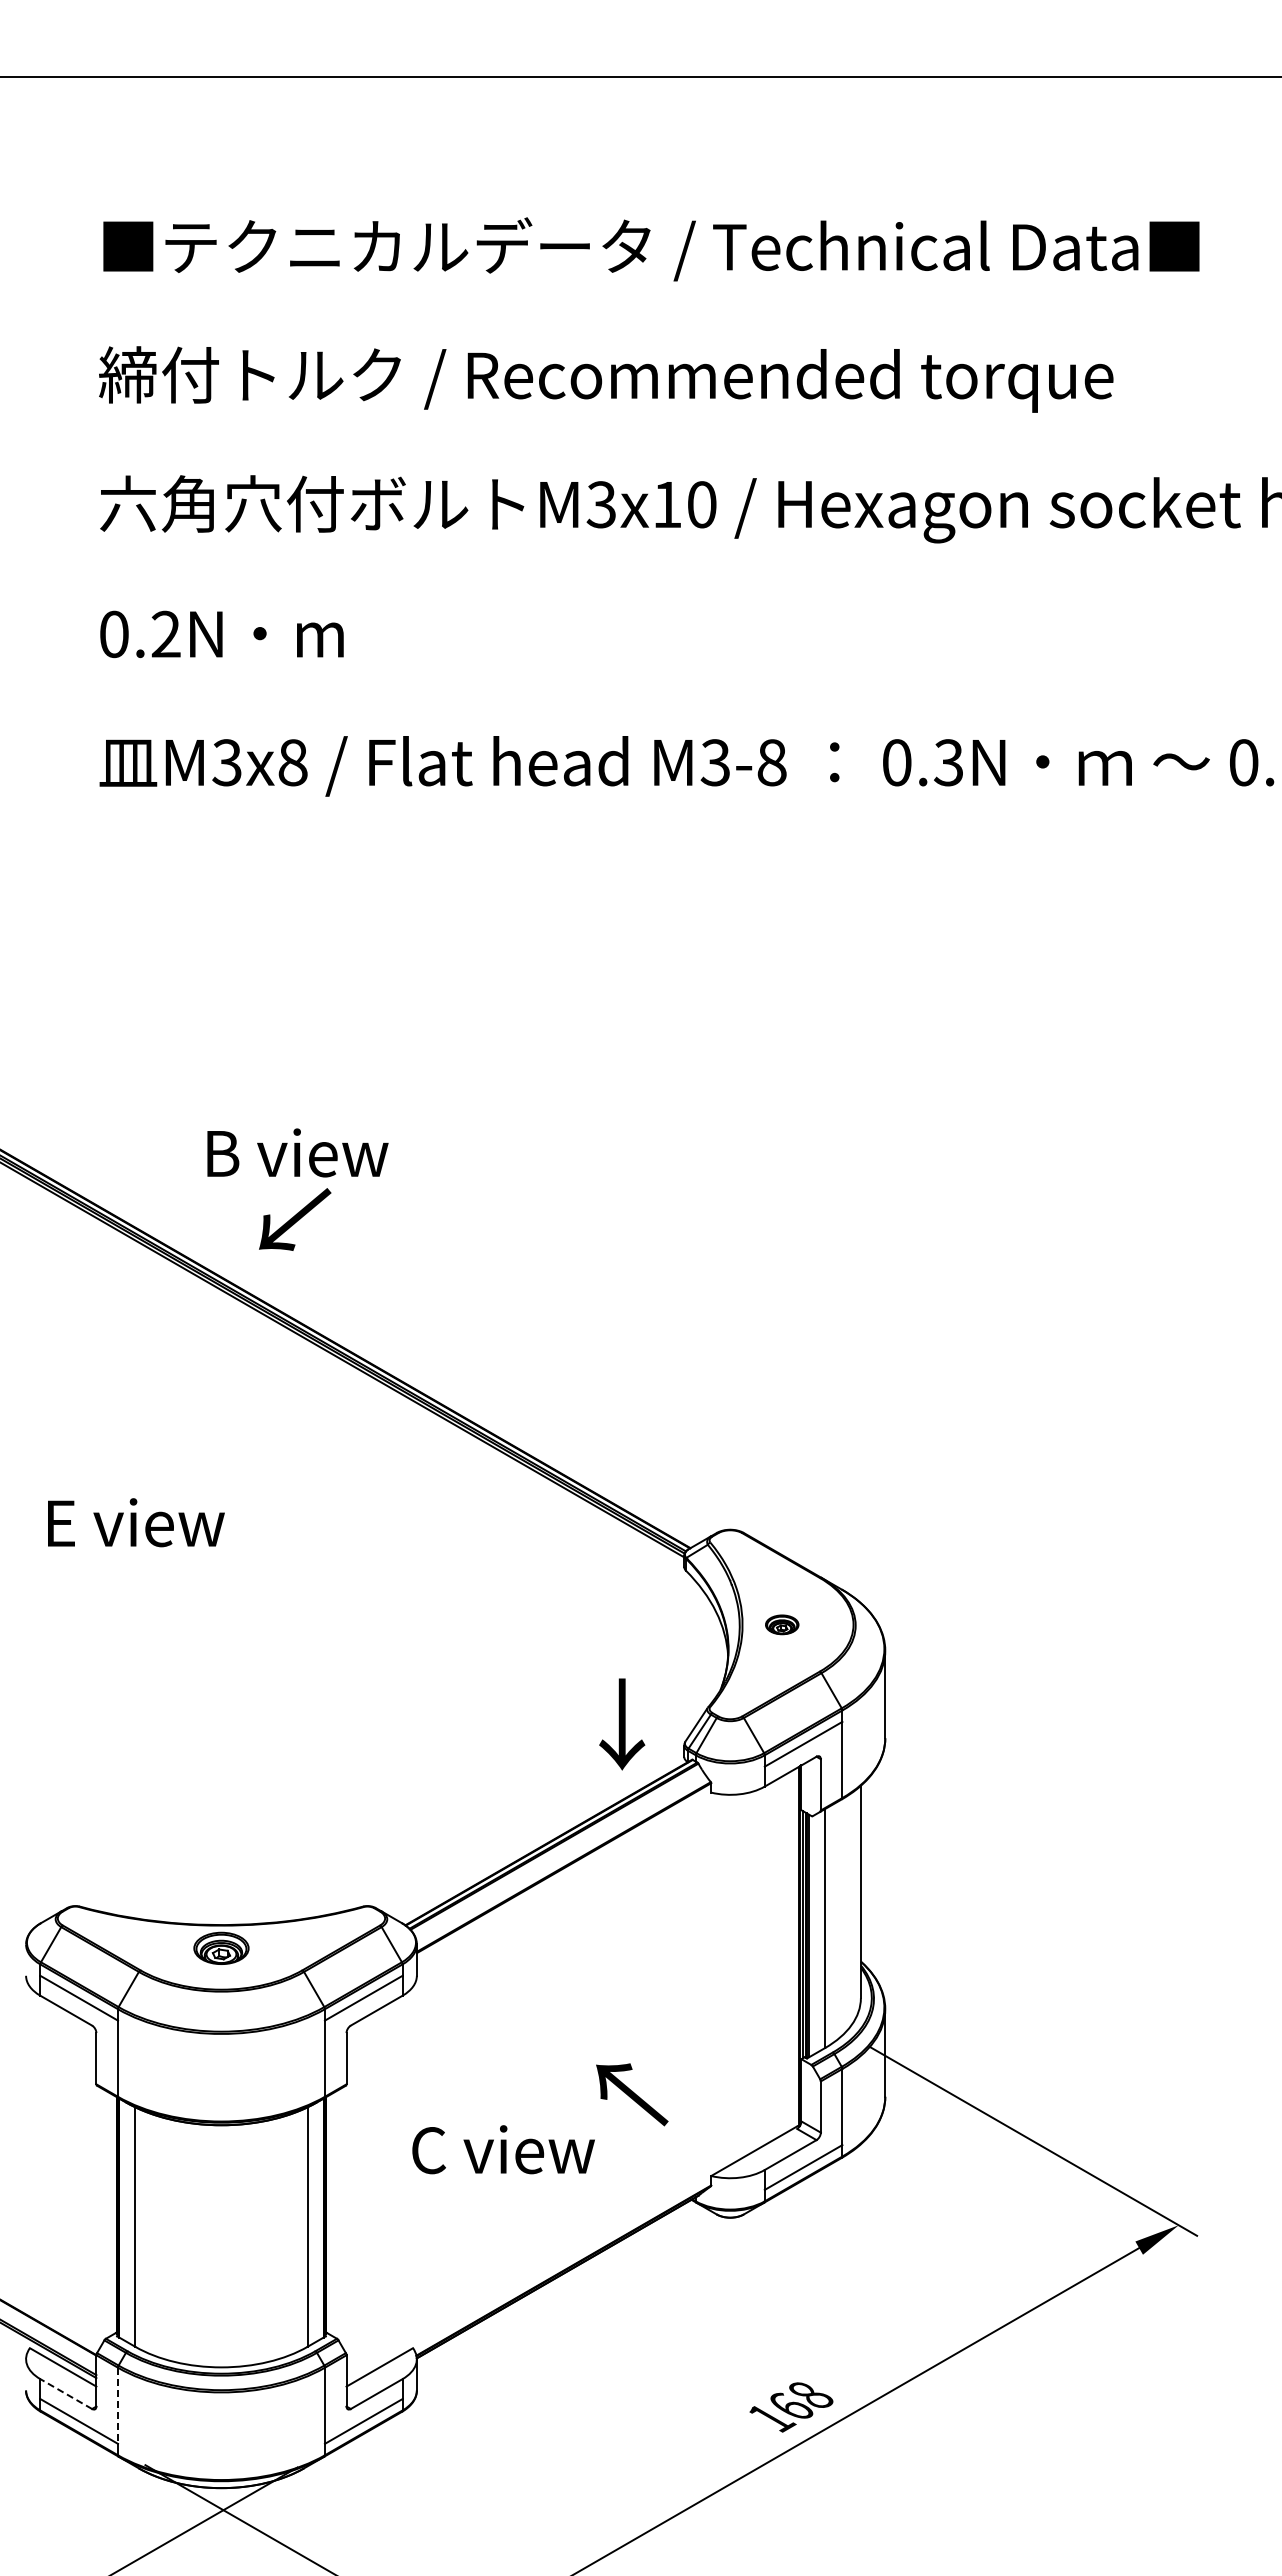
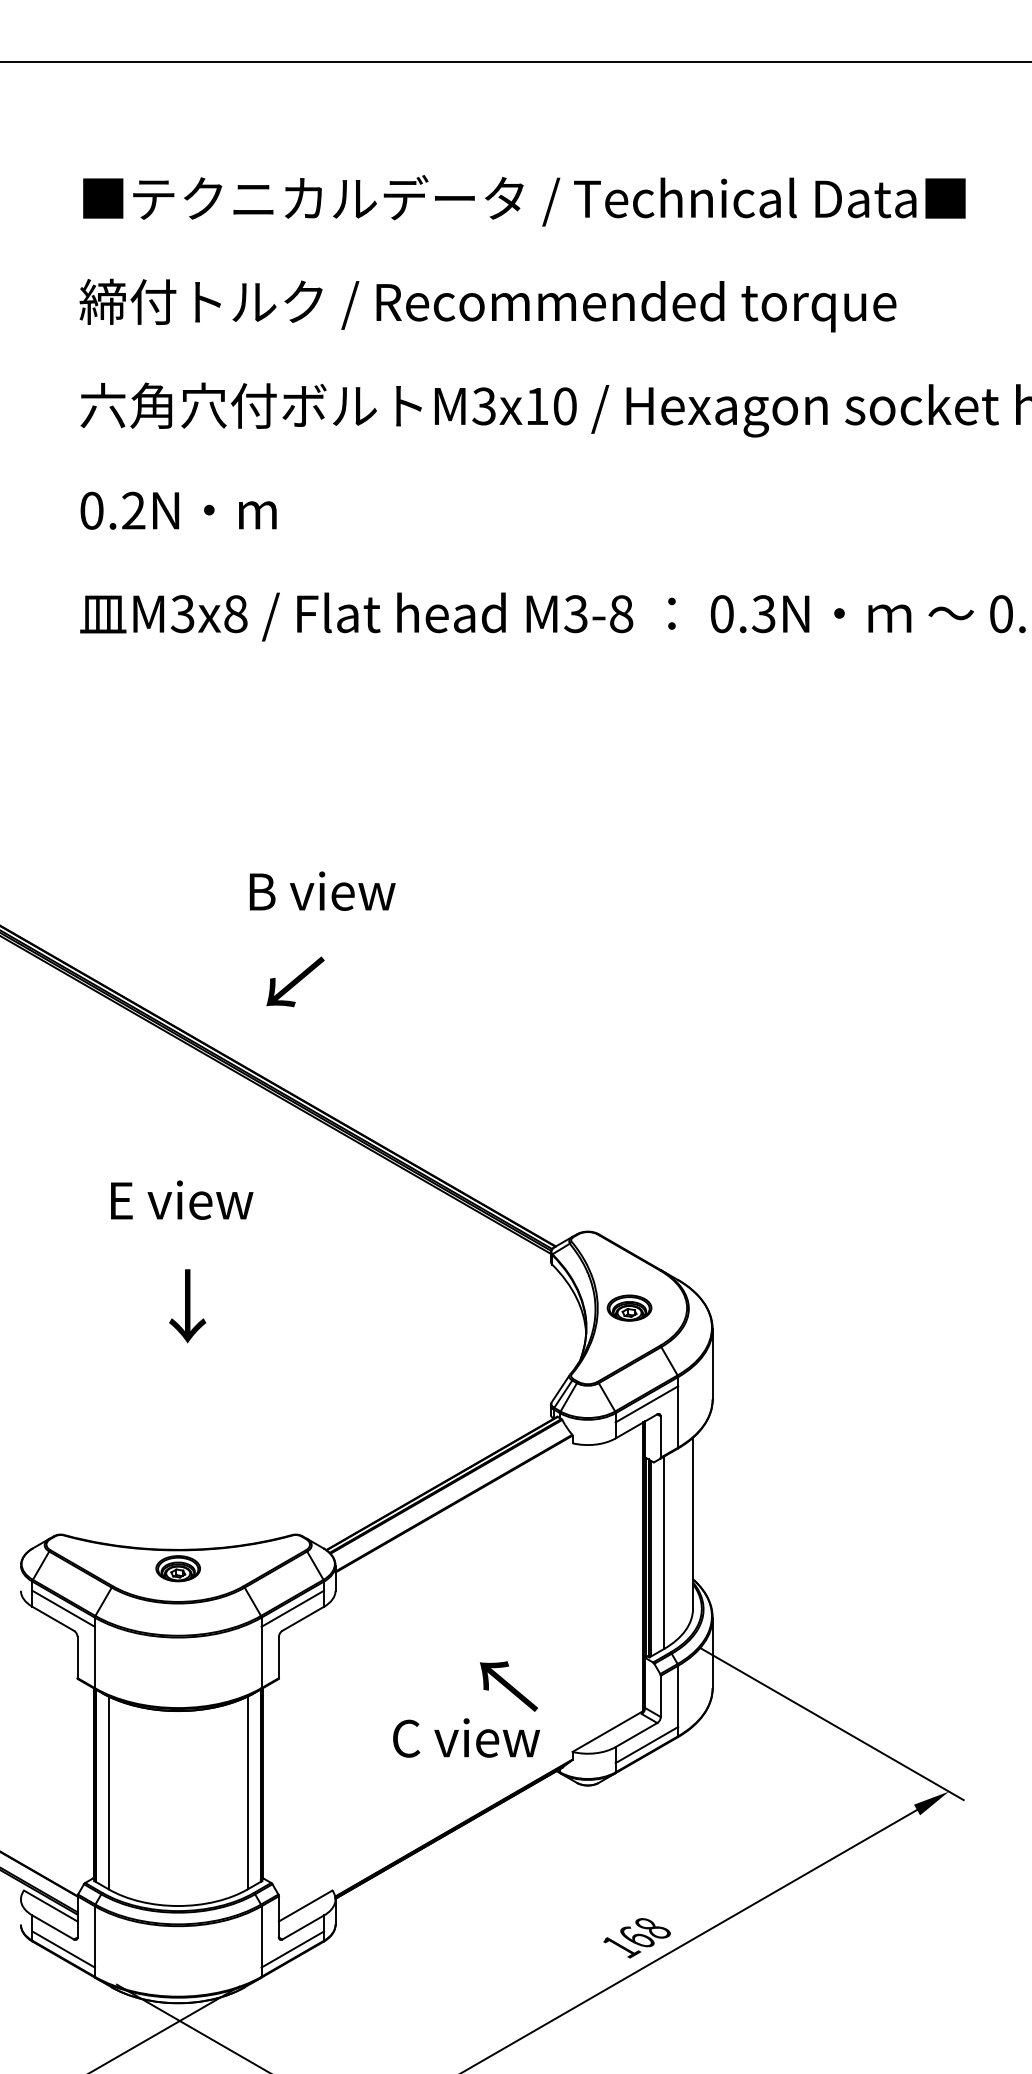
text: (297, 1152) -> (322, 890), moved
text: (295, 1219) -> (295, 981), moved
text: (136, 1522) -> (182, 1200), moved
part: (782, 1624) -> (629, 1307), size x1.67
text: (622, 1724) -> (187, 1306), moved
text: (503, 2149) -> (466, 1737), moved
line: (66, 2394) -> (53, 1927), dashed -> solid
line: (117, 2406) -> (94, 1937), dashed -> solid

